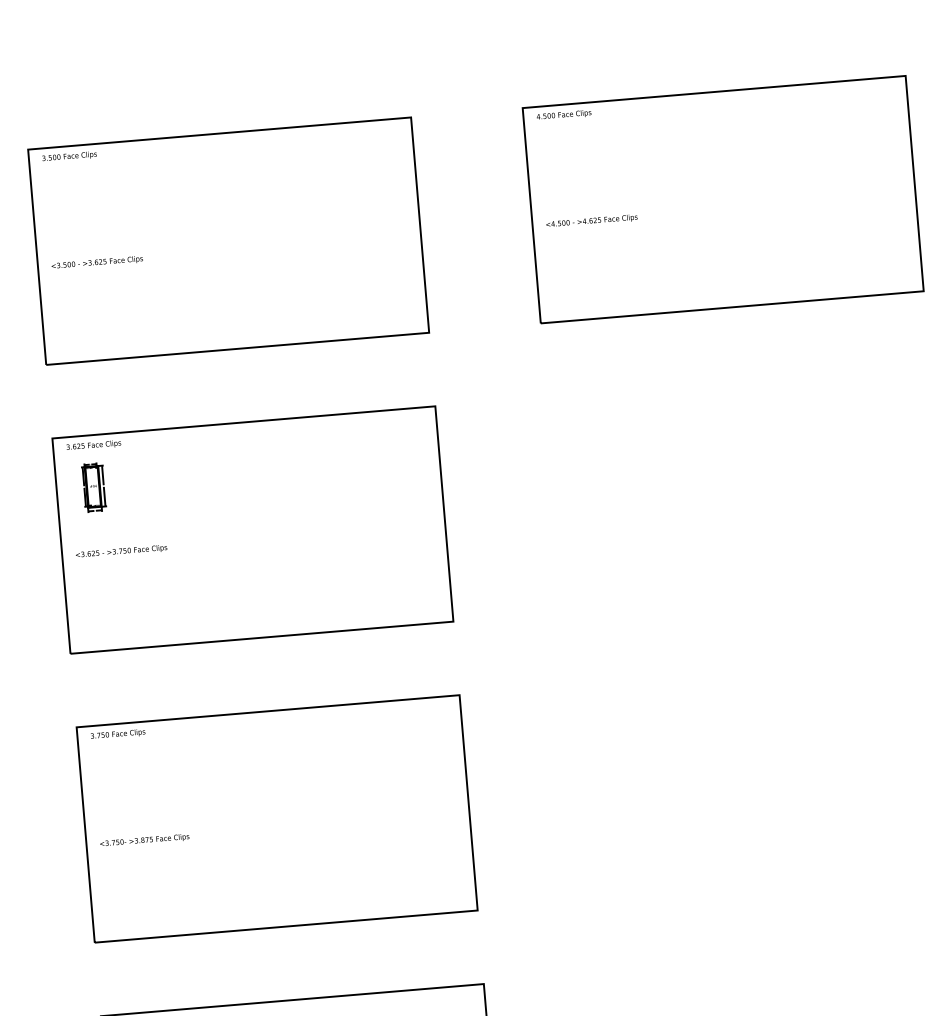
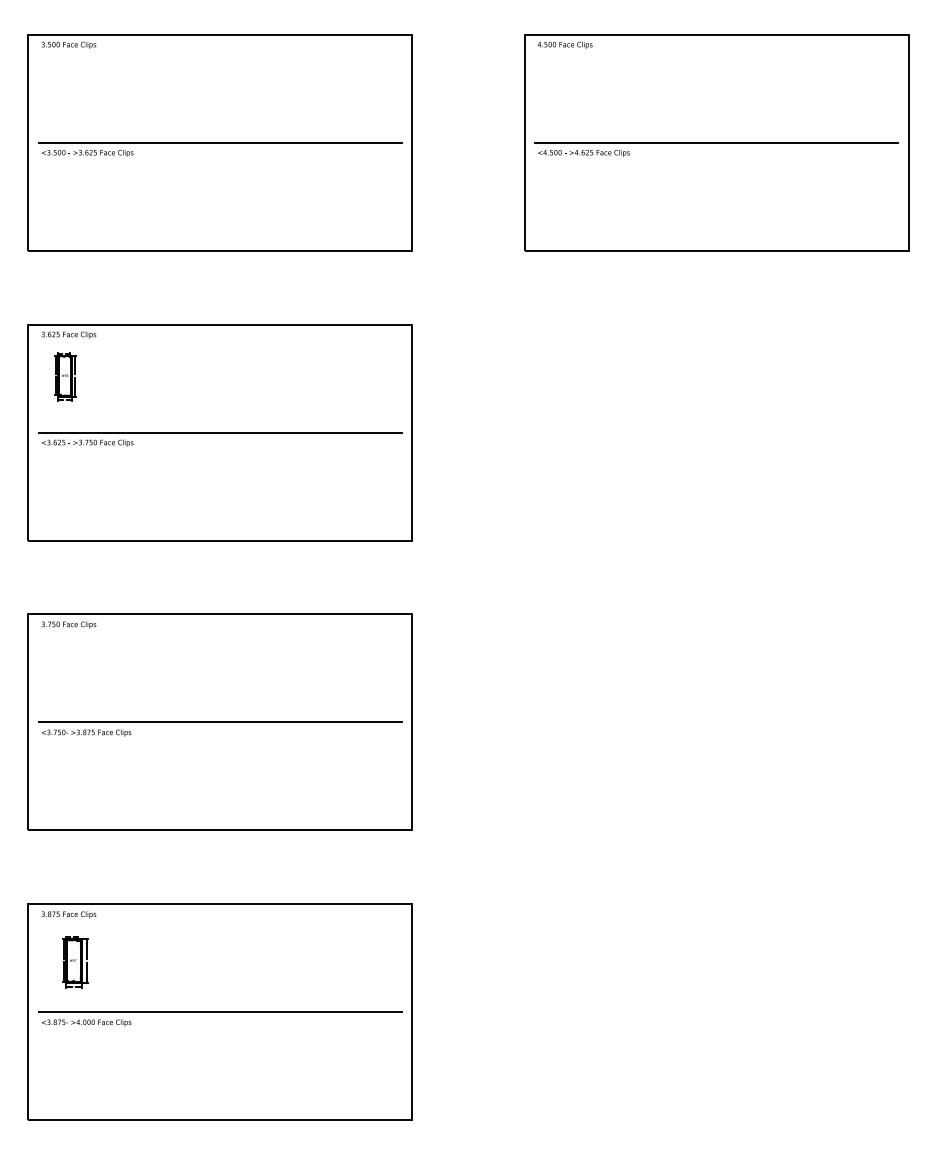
line: (723, 199) -> (716, 142), added
line: (228, 241) -> (220, 142), added
line: (253, 529) -> (220, 432), added
line: (277, 818) -> (220, 722), added

